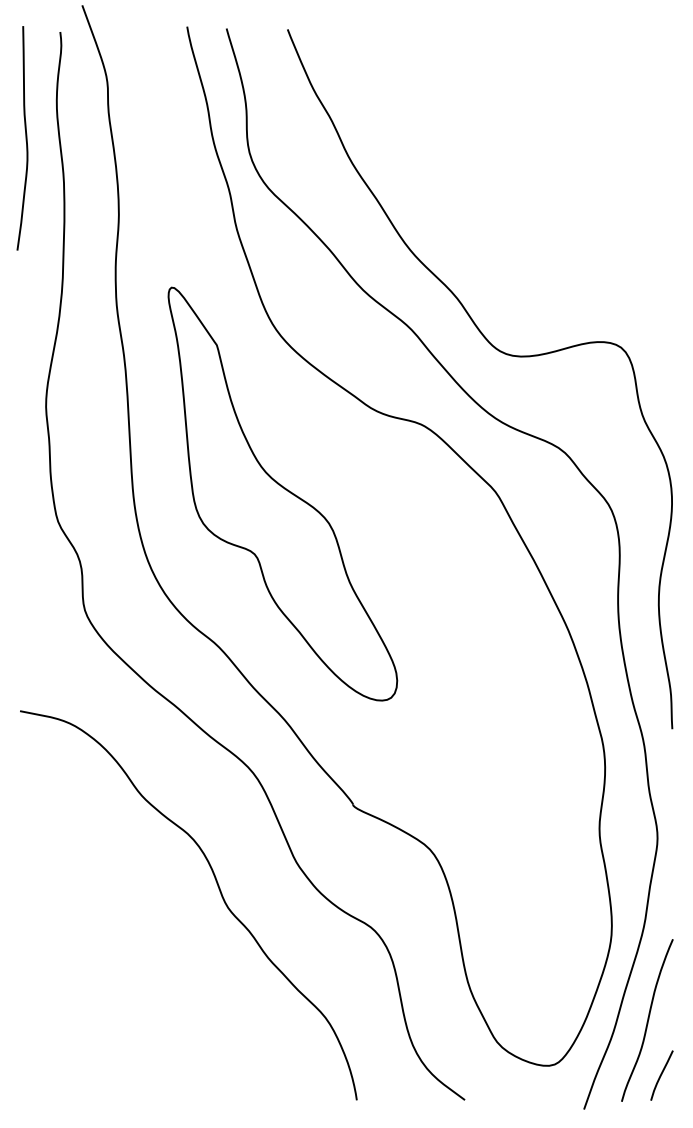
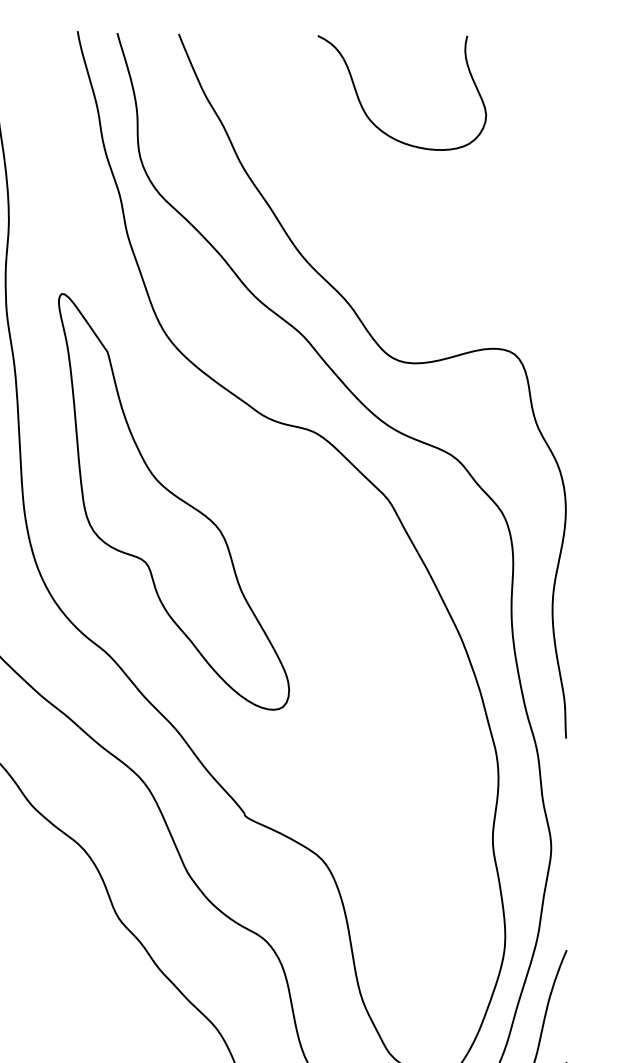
curve: (473, 106) -> (365, 111), added

